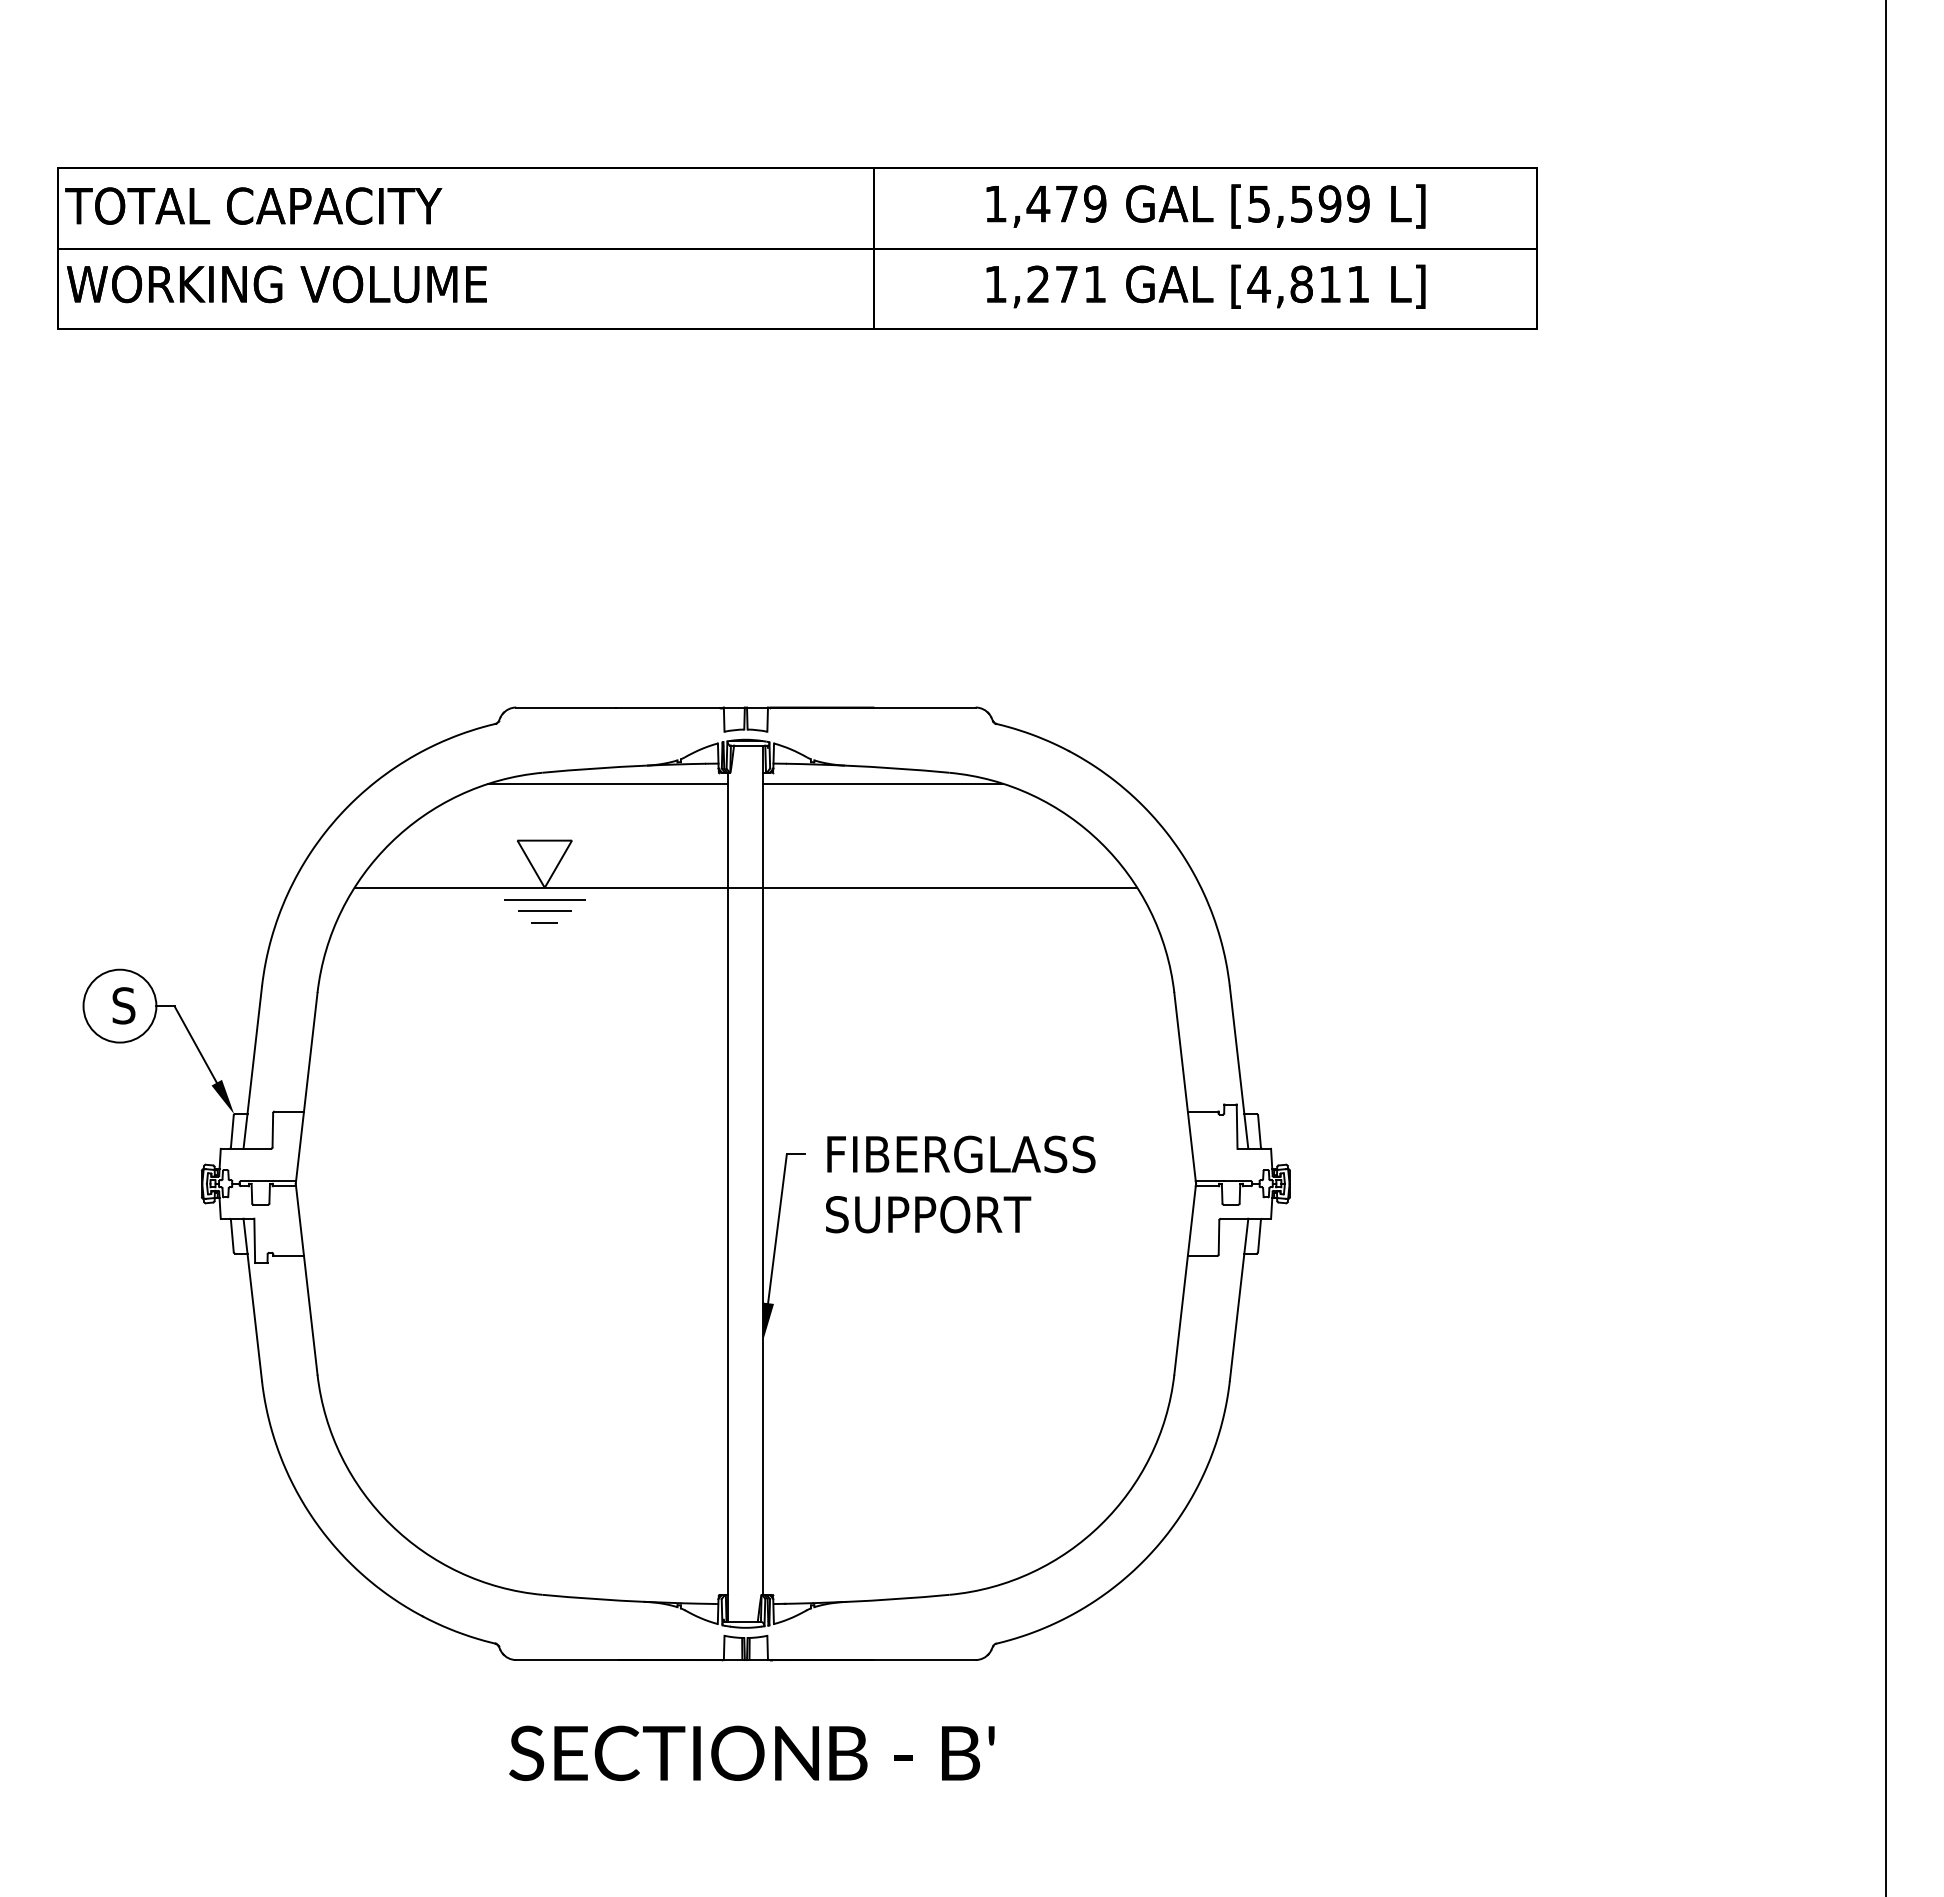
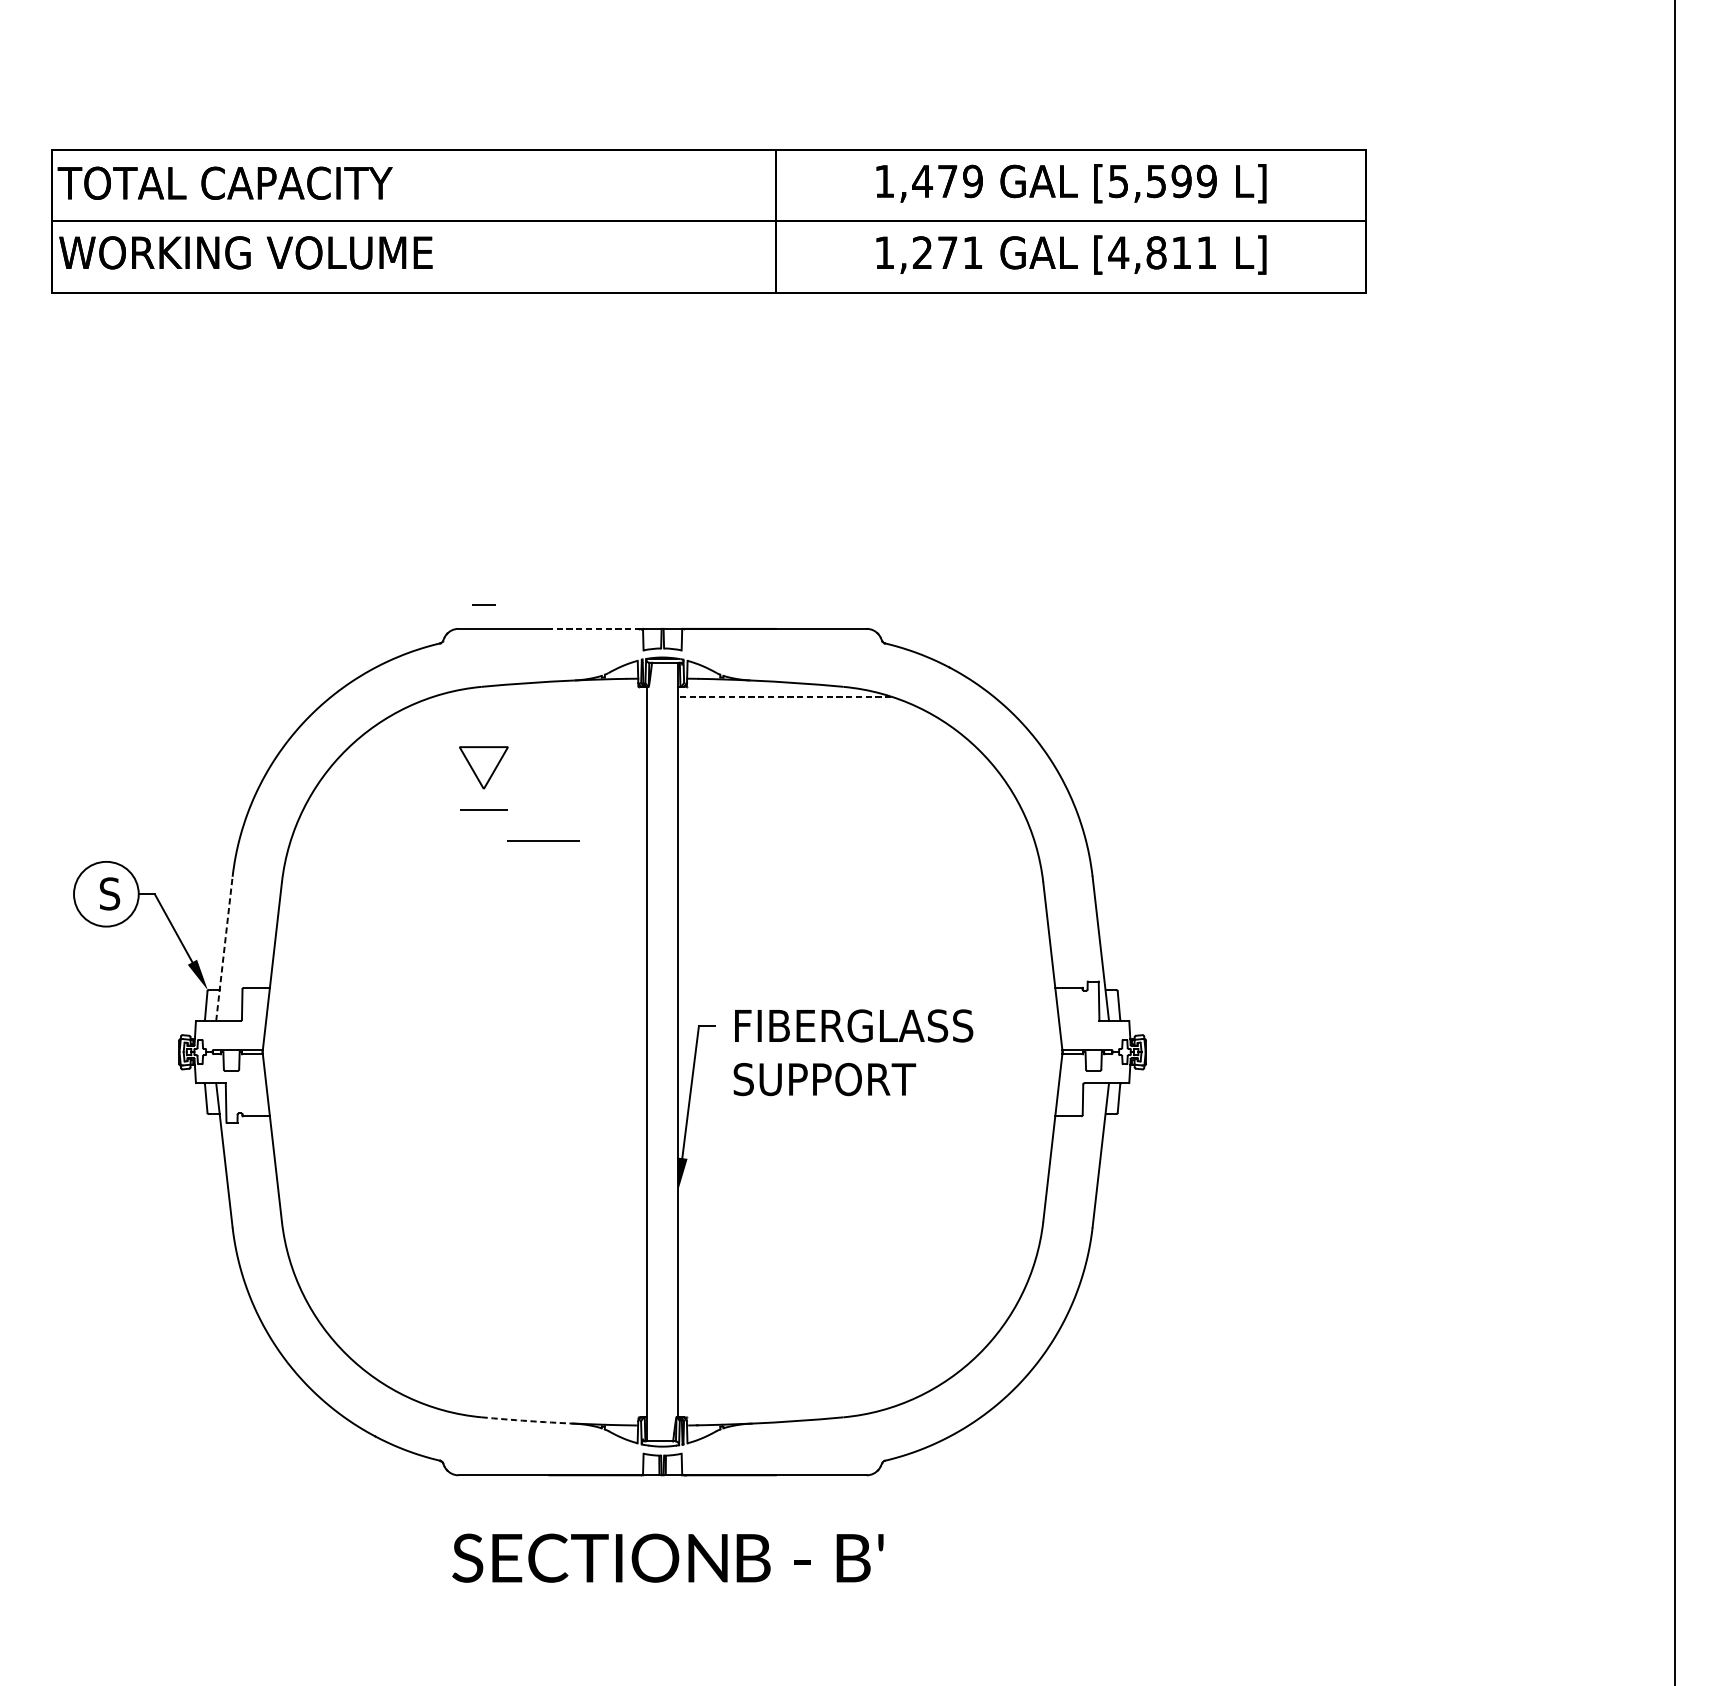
line: (668, 707) -> (593, 628), solid -> dashed
line: (608, 784) -> (540, 697), removed
line: (882, 784) -> (783, 697), solid -> dashed
line: (745, 887) -> (662, 788), removed
line: (544, 899) -> (543, 841), moved
line: (544, 922) -> (483, 604), moved
line: (252, 1067) -> (224, 948), solid -> dashed
arc: (594, 1599) -> (528, 1421), solid -> dashed

